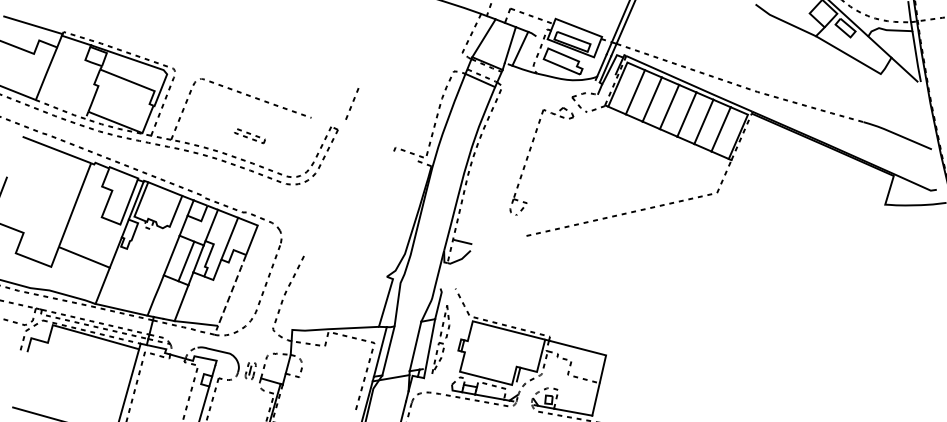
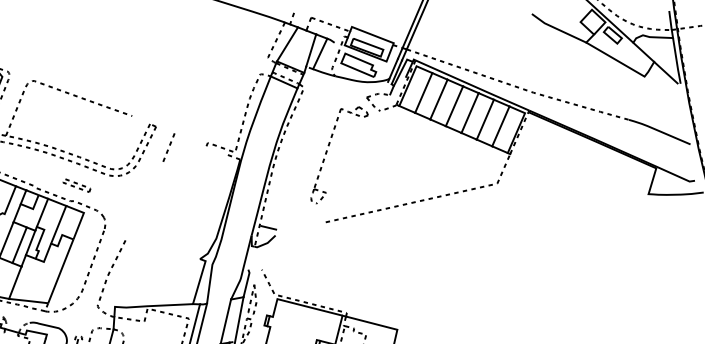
line: (352, 101) -> (169, 145), moved
part: (249, 136) -> (76, 185), moved
line: (232, 290) -> (61, 271), dashed -> solid

